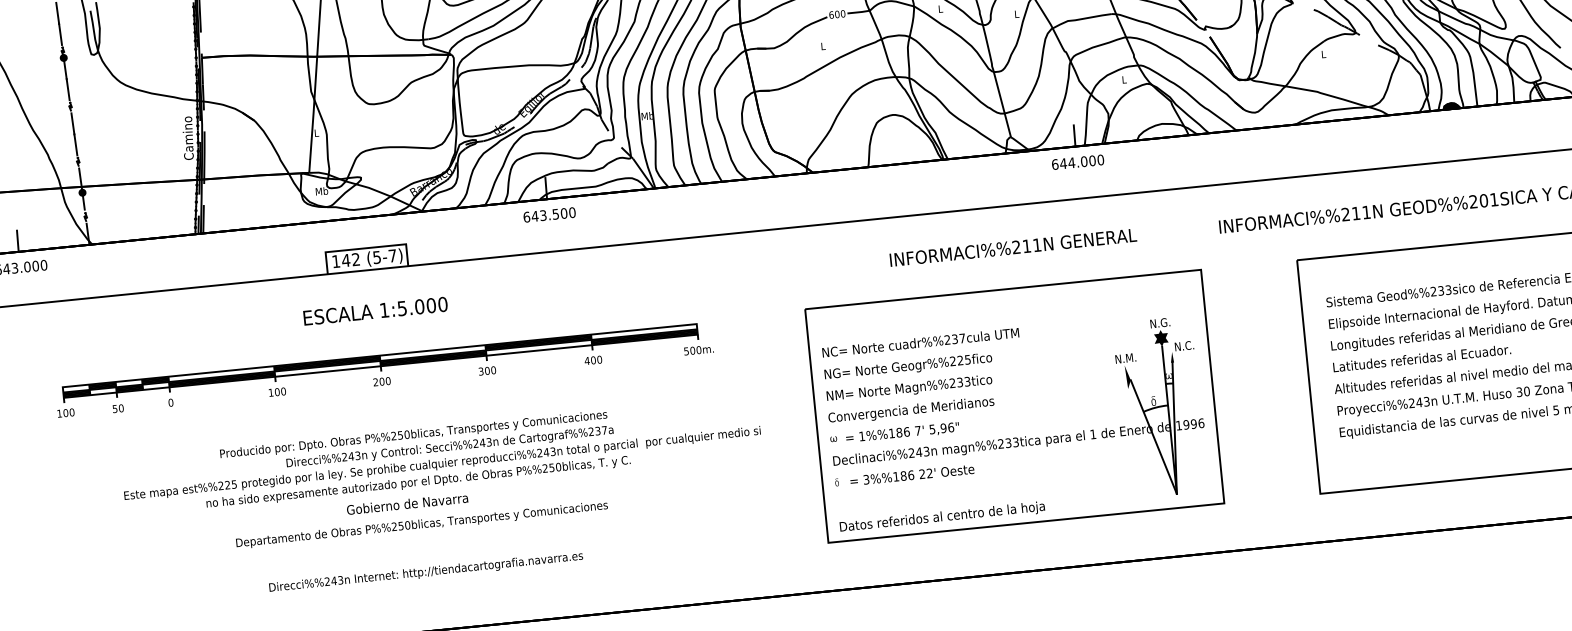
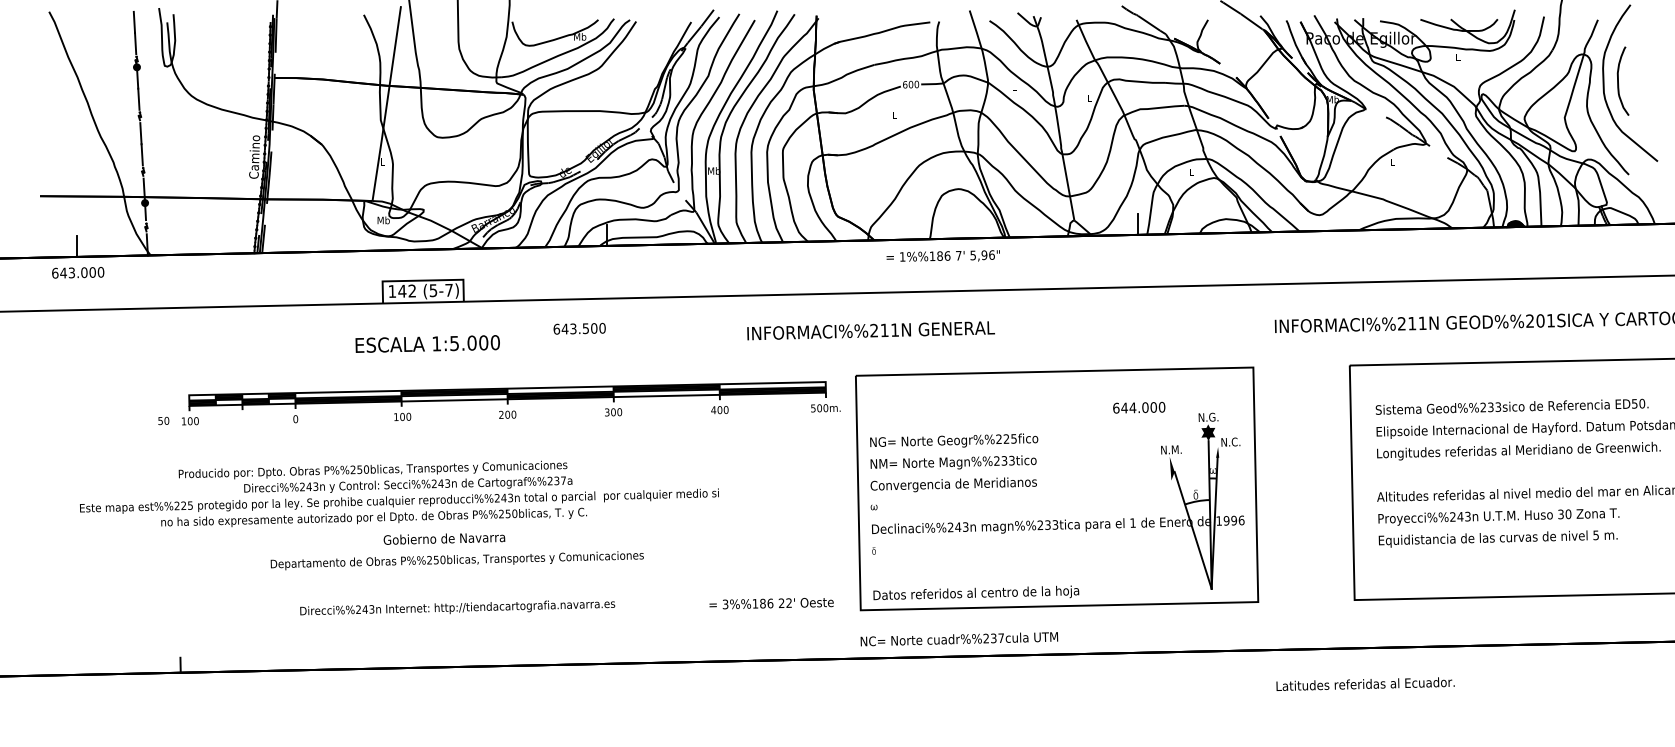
text: (1078, 162) -> (1139, 407), moved
text: (549, 214) -> (579, 328), moved
text: (1012, 247) -> (870, 330), moved
text: (920, 343) -> (959, 639), moved
text: (1421, 357) -> (1365, 683), moved
part: (384, 370) -> (511, 403), moved
text: (901, 431) -> (942, 255), moved
text: (441, 456) -> (399, 493), moved
text: (912, 475) -> (771, 603), moved

